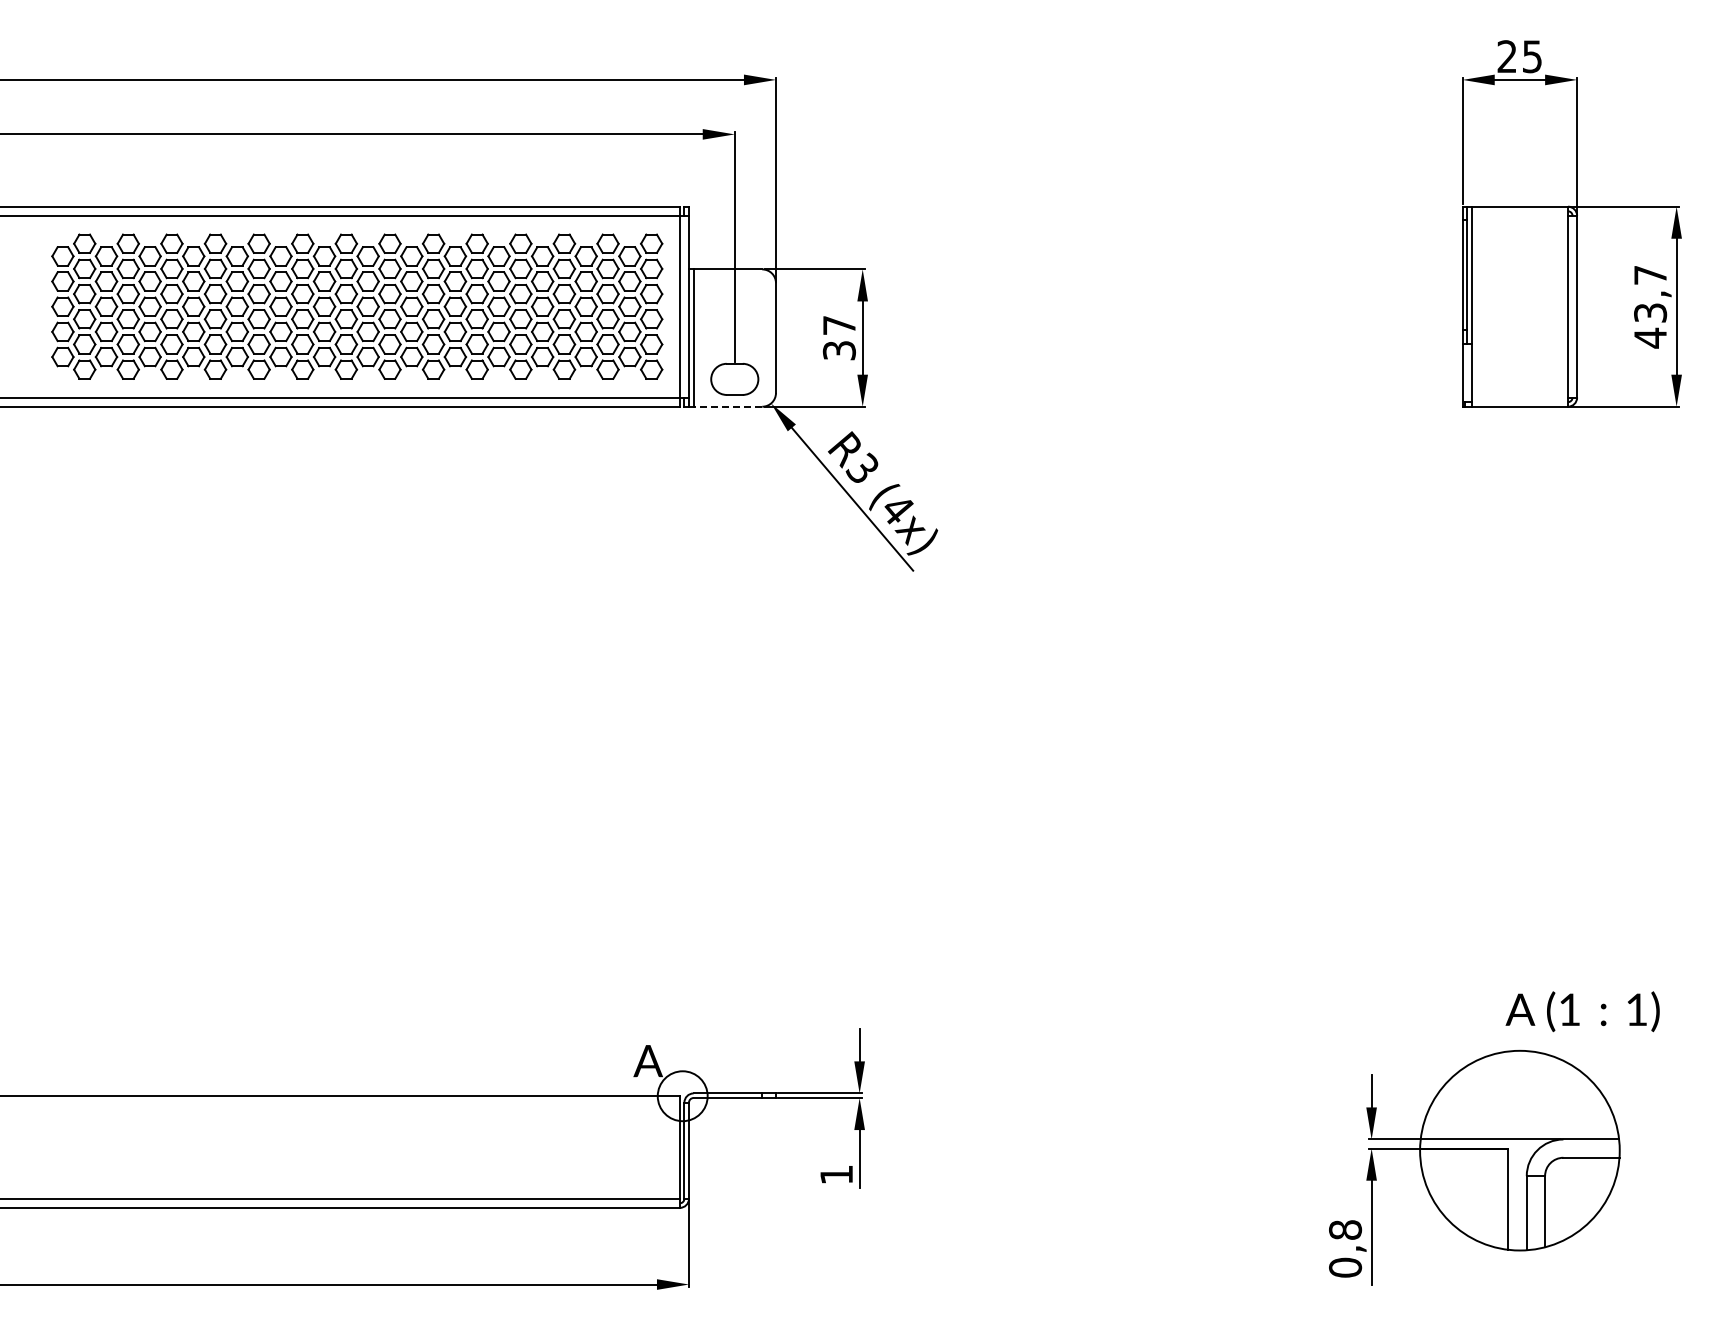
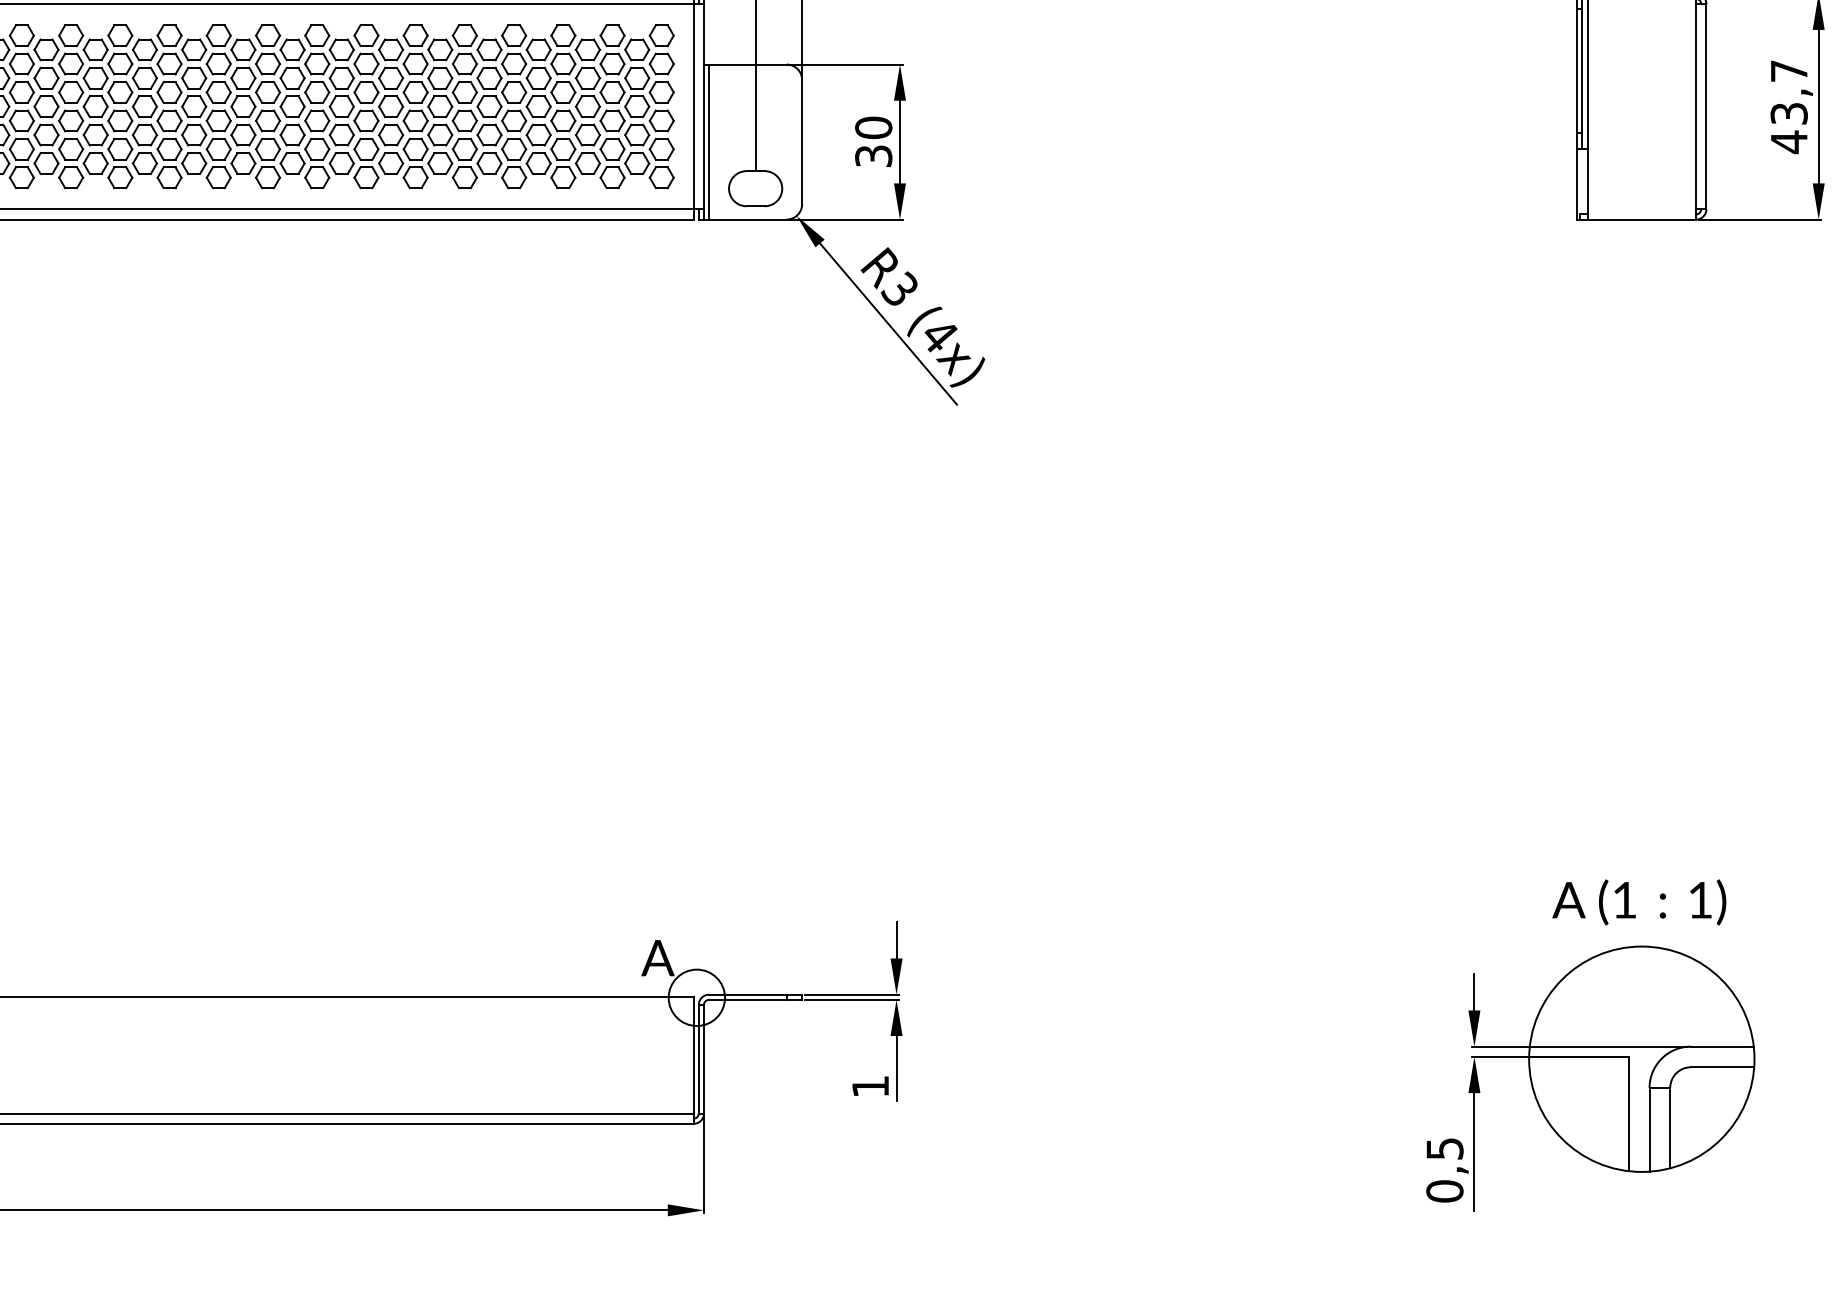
text: (838, 325) -> (872, 127), 37 -> 30
line: (727, 406) -> (747, 219), dashed -> solid
text: (1582, 1011) -> (1639, 902), moved
text: (1345, 1229) -> (1444, 1148), 0,8 -> 0,5

